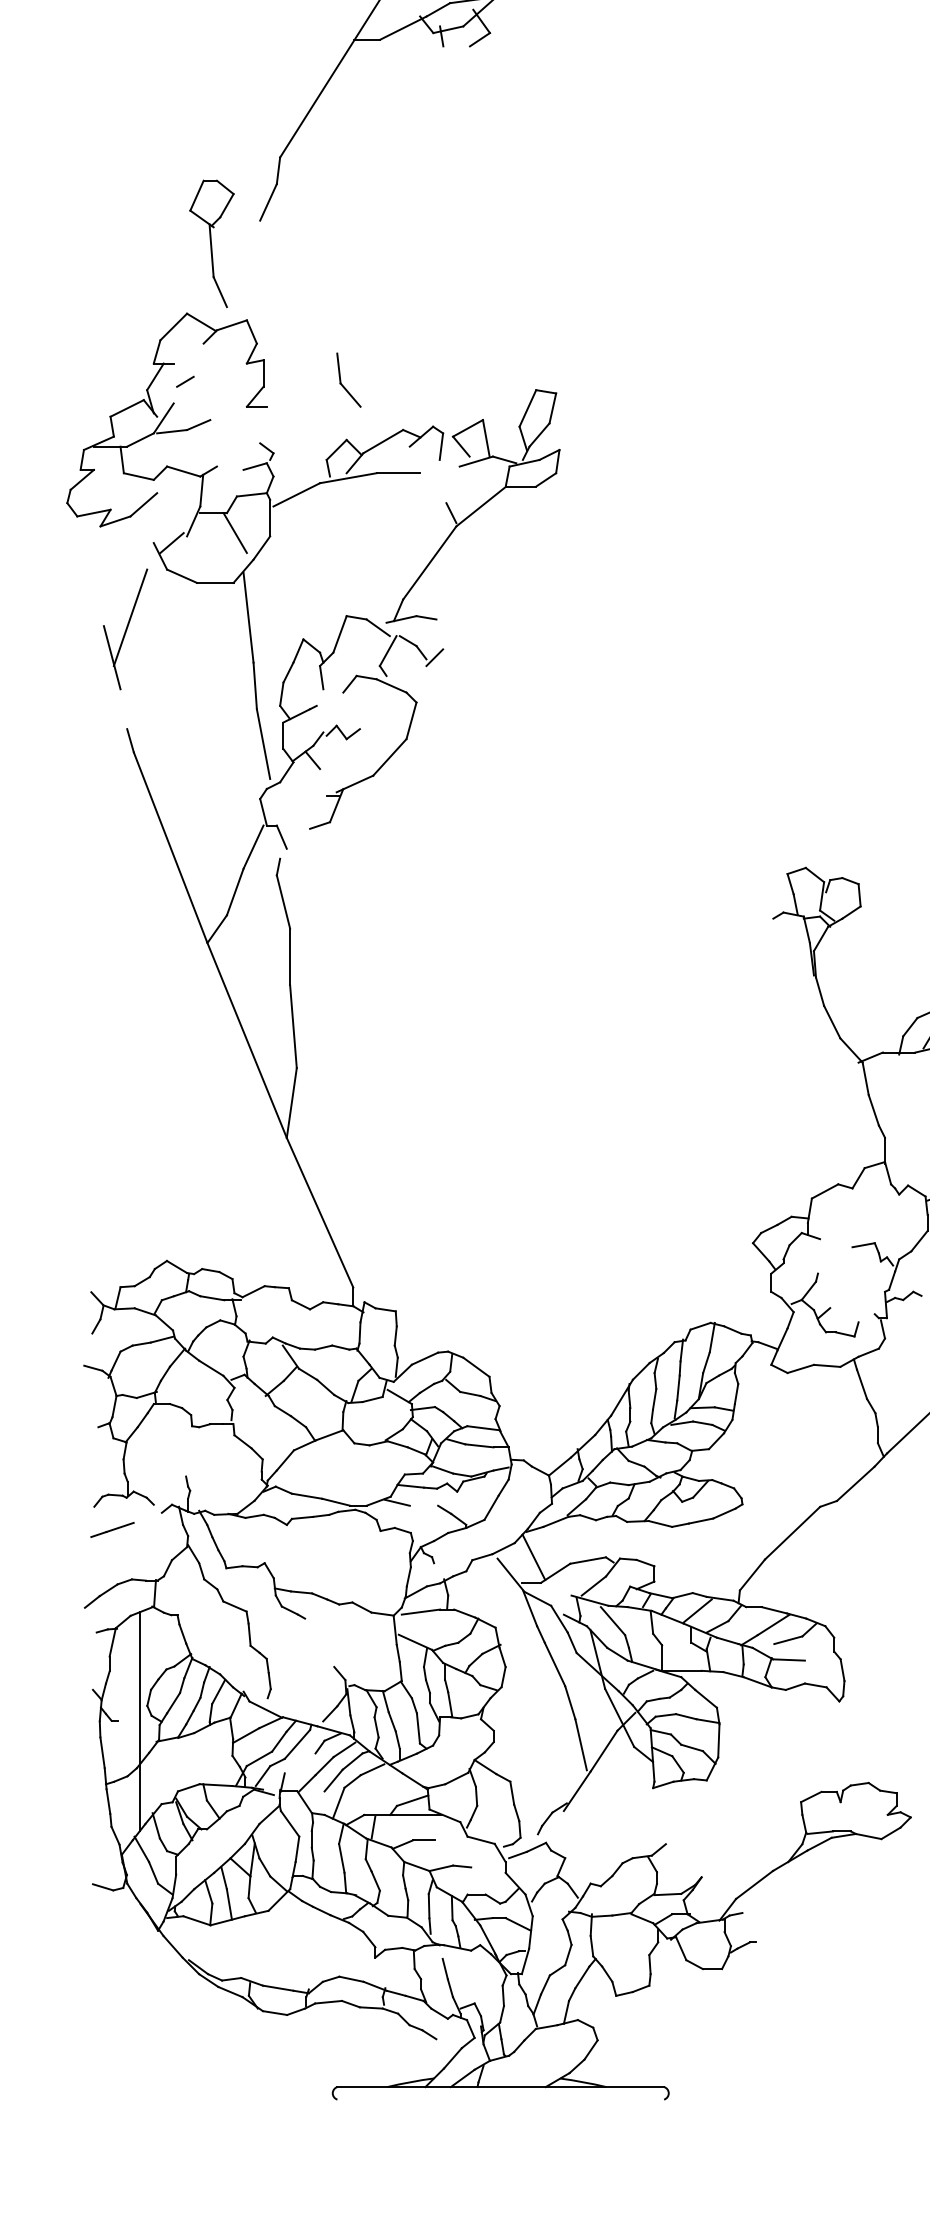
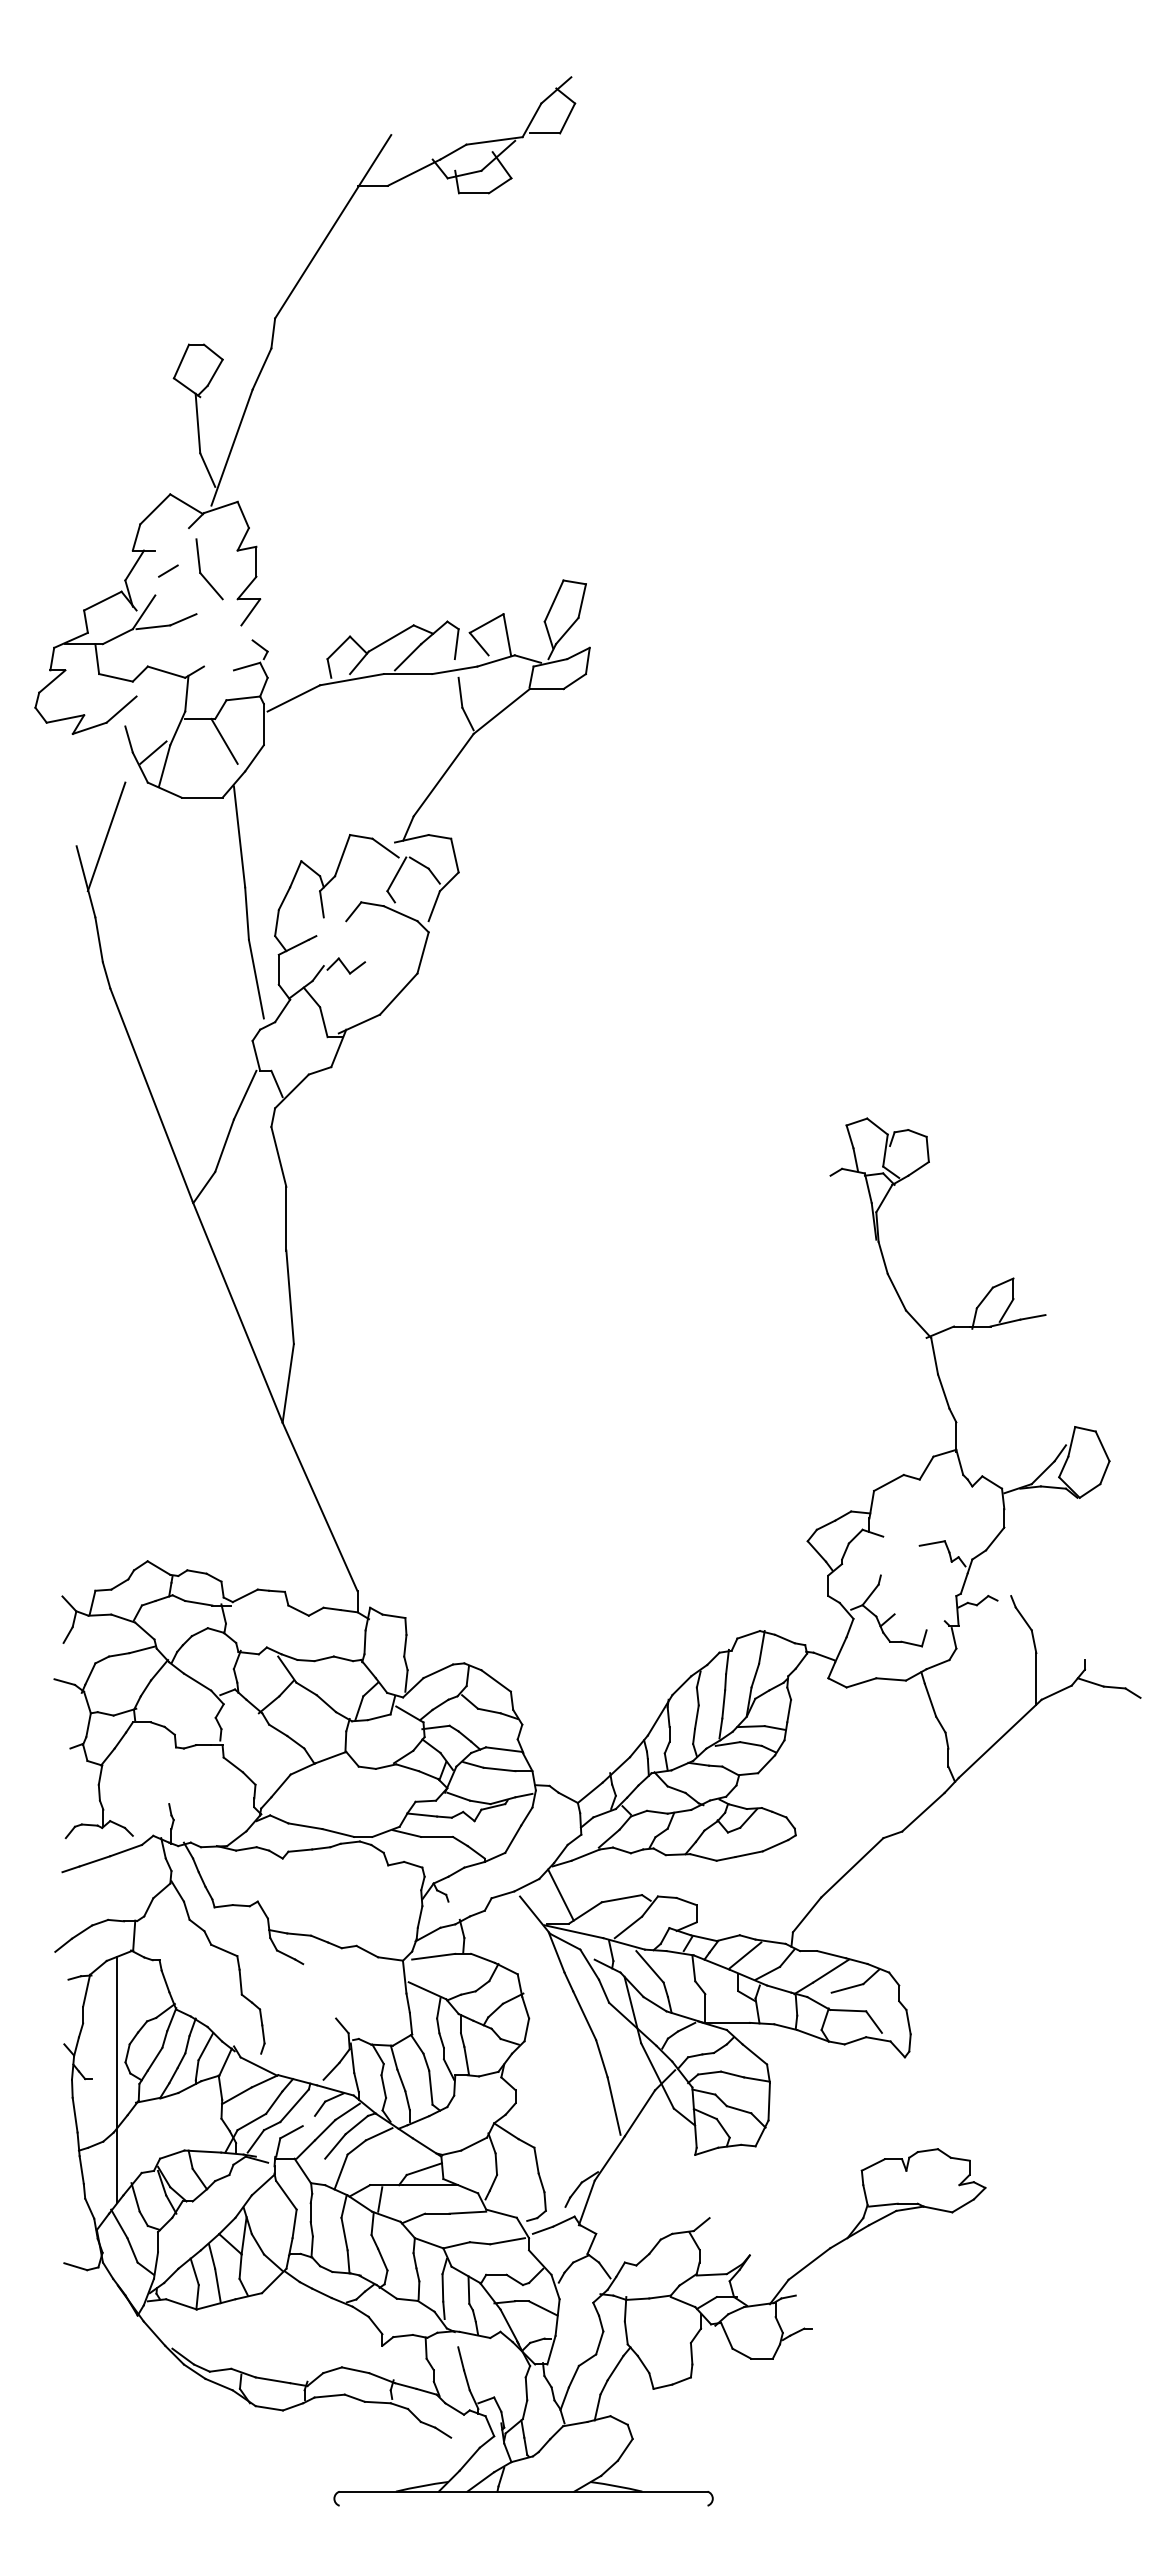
line: (456, 46) -> (473, 193), added
line: (241, 272) -> (231, 447), added
part: (343, 385) -> (203, 575), moved
line: (258, 418) -> (250, 612), added
line: (397, 458) -> (407, 657), added
line: (439, 470) -> (454, 670), added
line: (444, 489) -> (460, 692), added
line: (149, 531) -> (128, 739), added
line: (181, 554) -> (164, 765), added
line: (439, 634) -> (454, 855), added
line: (420, 679) -> (433, 906), added
line: (123, 708) -> (98, 939), added
line: (323, 782) -> (323, 1022), added
line: (294, 843) -> (291, 1091), added
line: (424, 1505) -> (437, 1836), added
line: (147, 1517) -> (125, 1850), added
line: (545, 1589) -> (573, 1931), added
line: (811, 1669) -> (873, 2021), added
line: (294, 1768) -> (291, 2132), added
line: (556, 1830) -> (586, 2202), added
line: (450, 1839) -> (467, 2212), added
line: (486, 1864) -> (507, 2241), added

